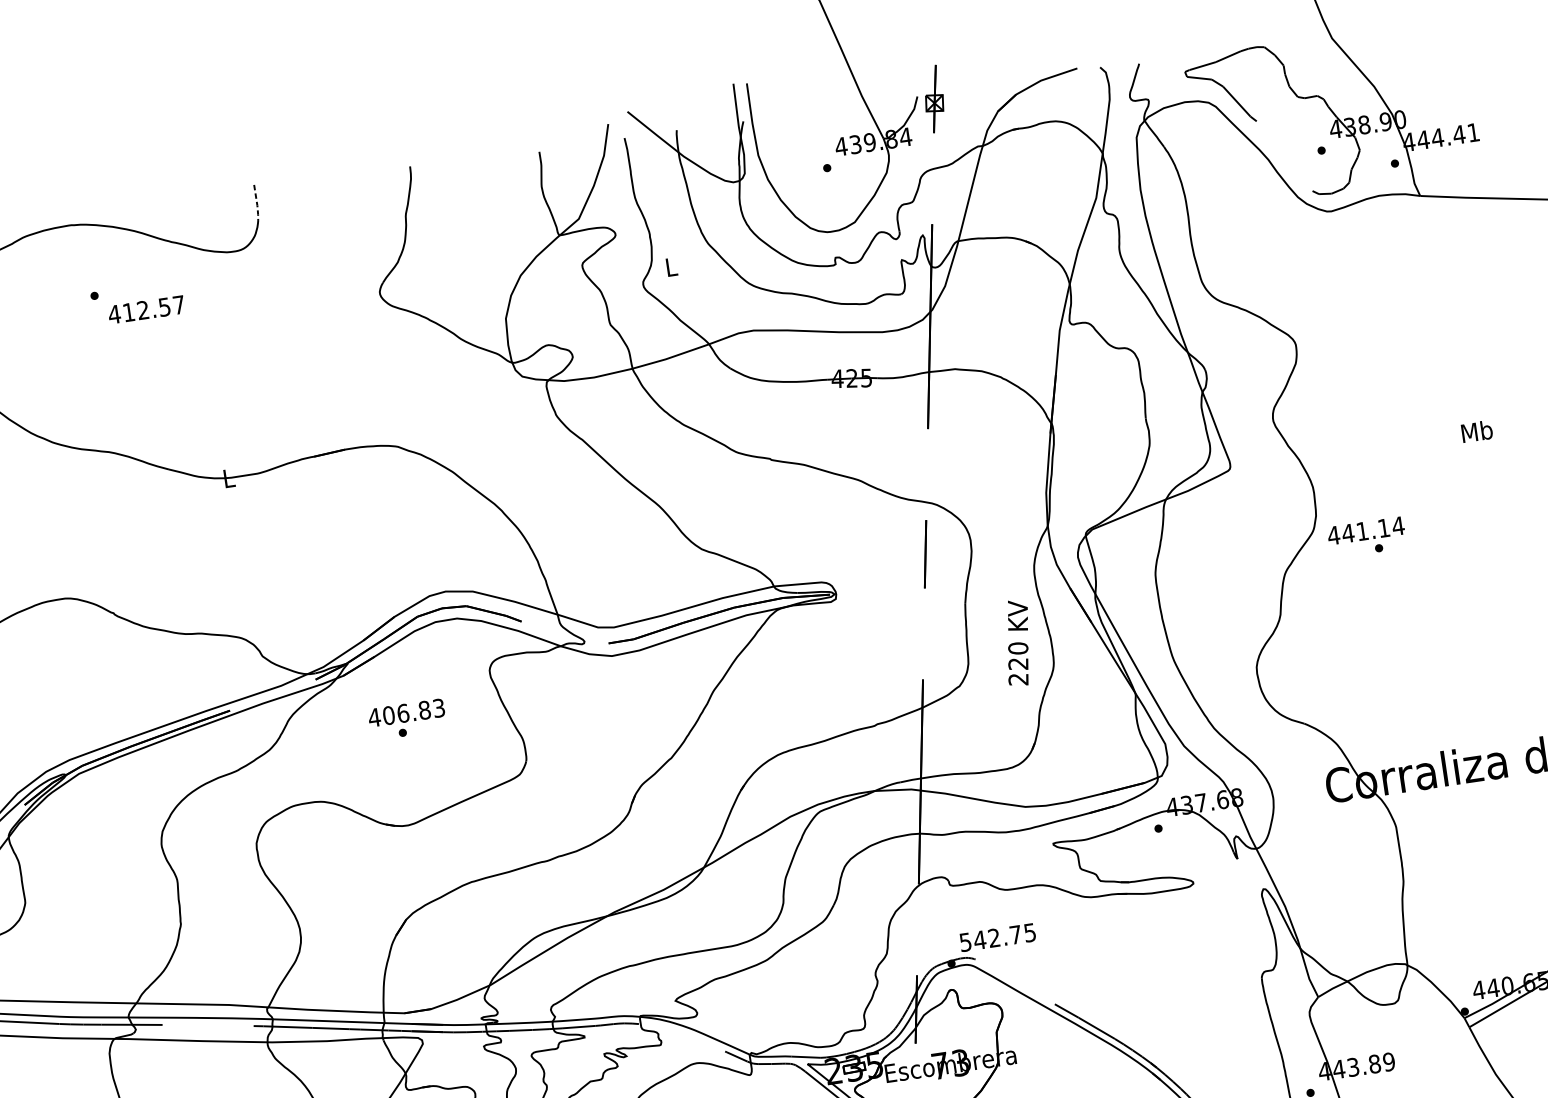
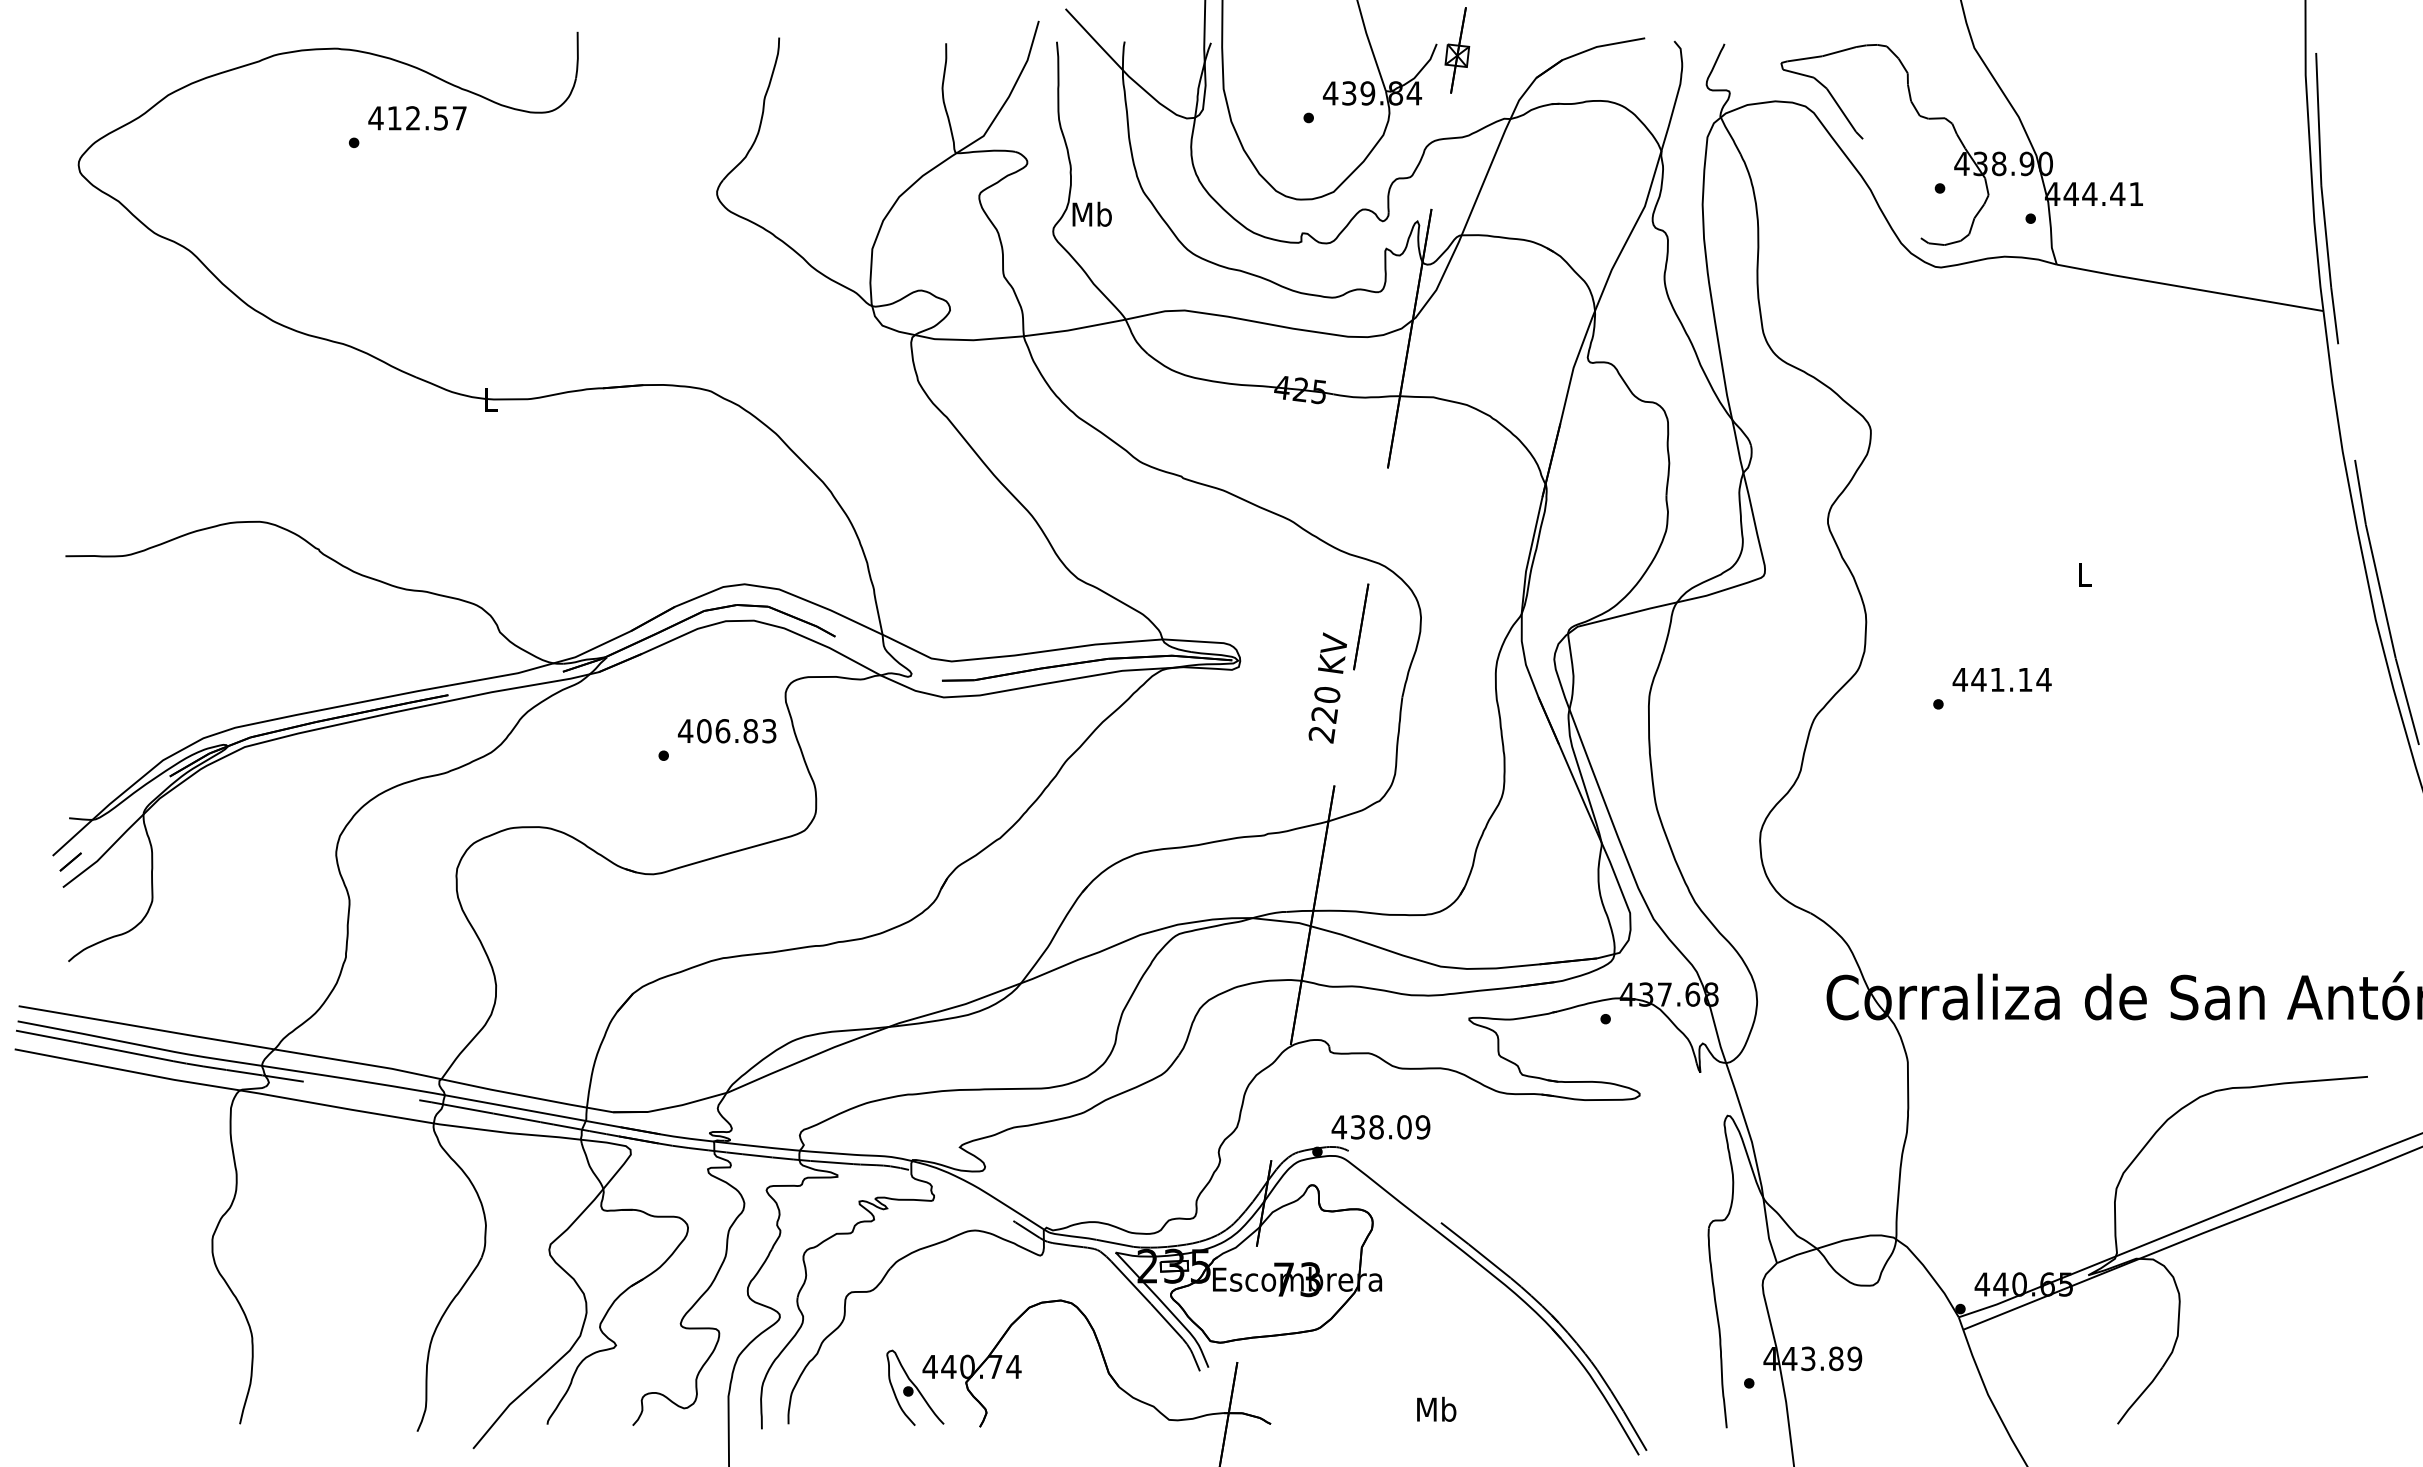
line: (256, 203) -> (577, 56), dashed -> solid
text: (670, 266) -> (1091, 213), L -> Mb
text: (146, 309) -> (417, 118), moved
text: (1476, 431) -> (2084, 574), Mb -> L
text: (1365, 530) -> (2001, 679), moved
text: (1017, 642) -> (1327, 687), moved
text: (406, 713) -> (727, 731), moved
text: (997, 937) -> (1380, 1127), 542.75 -> 438.09

